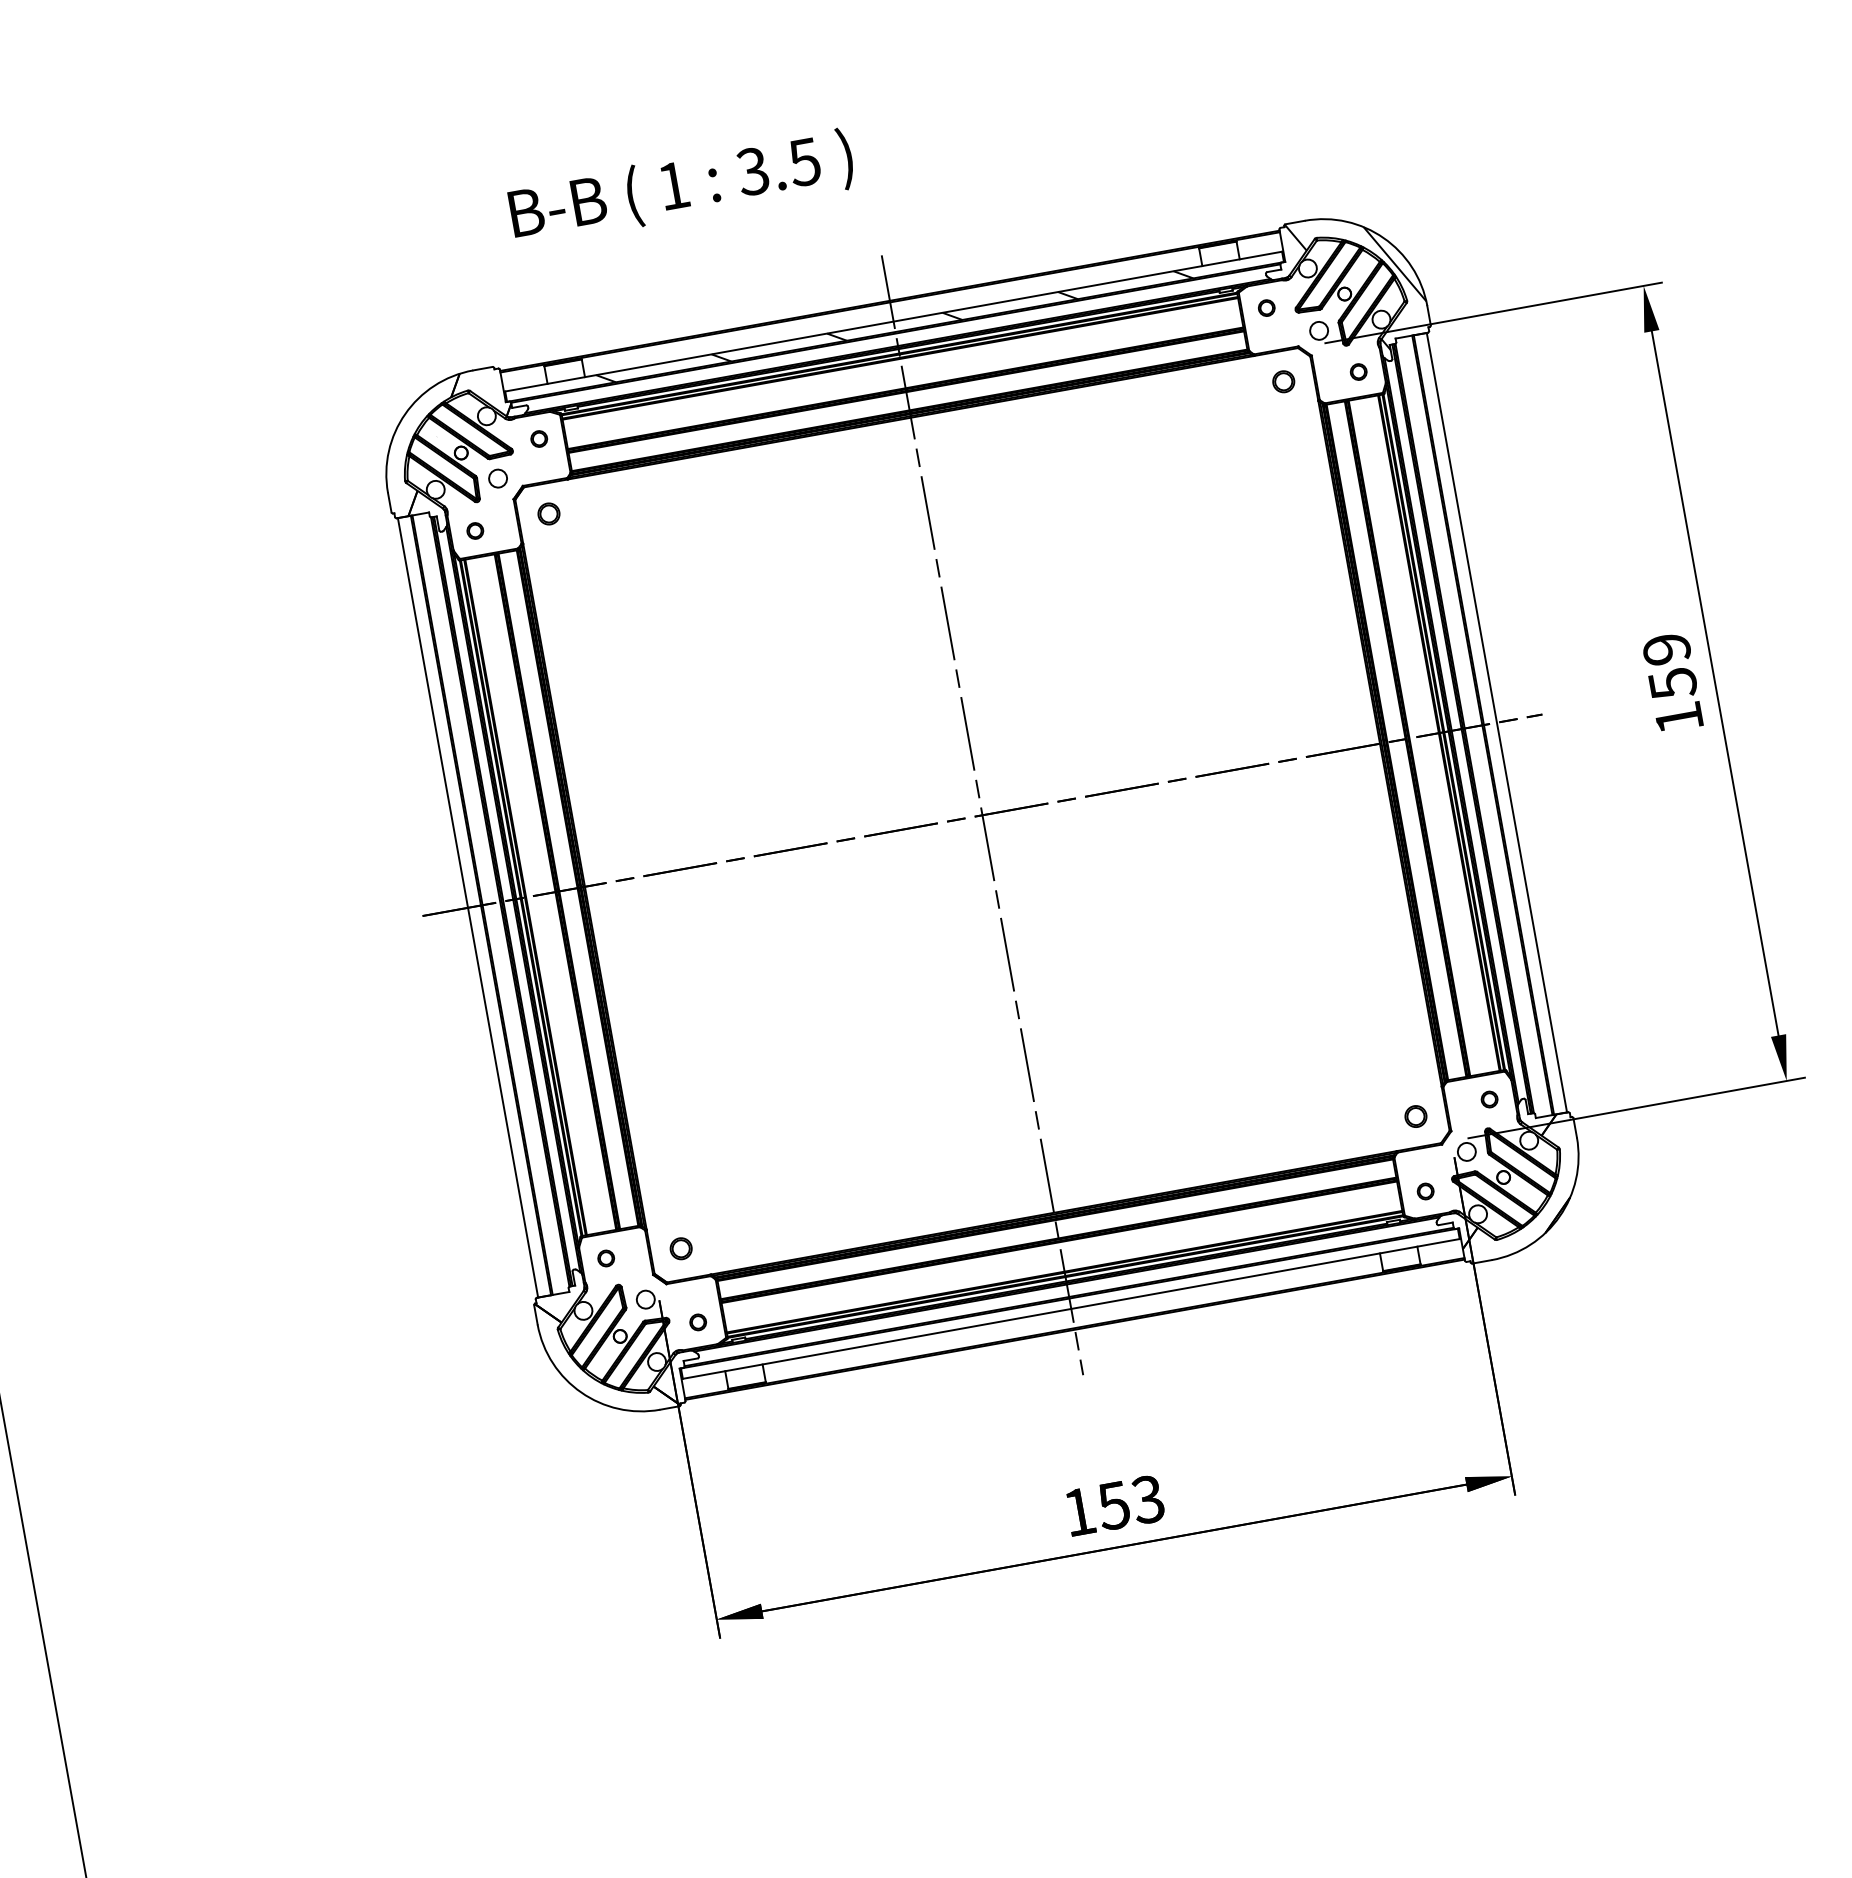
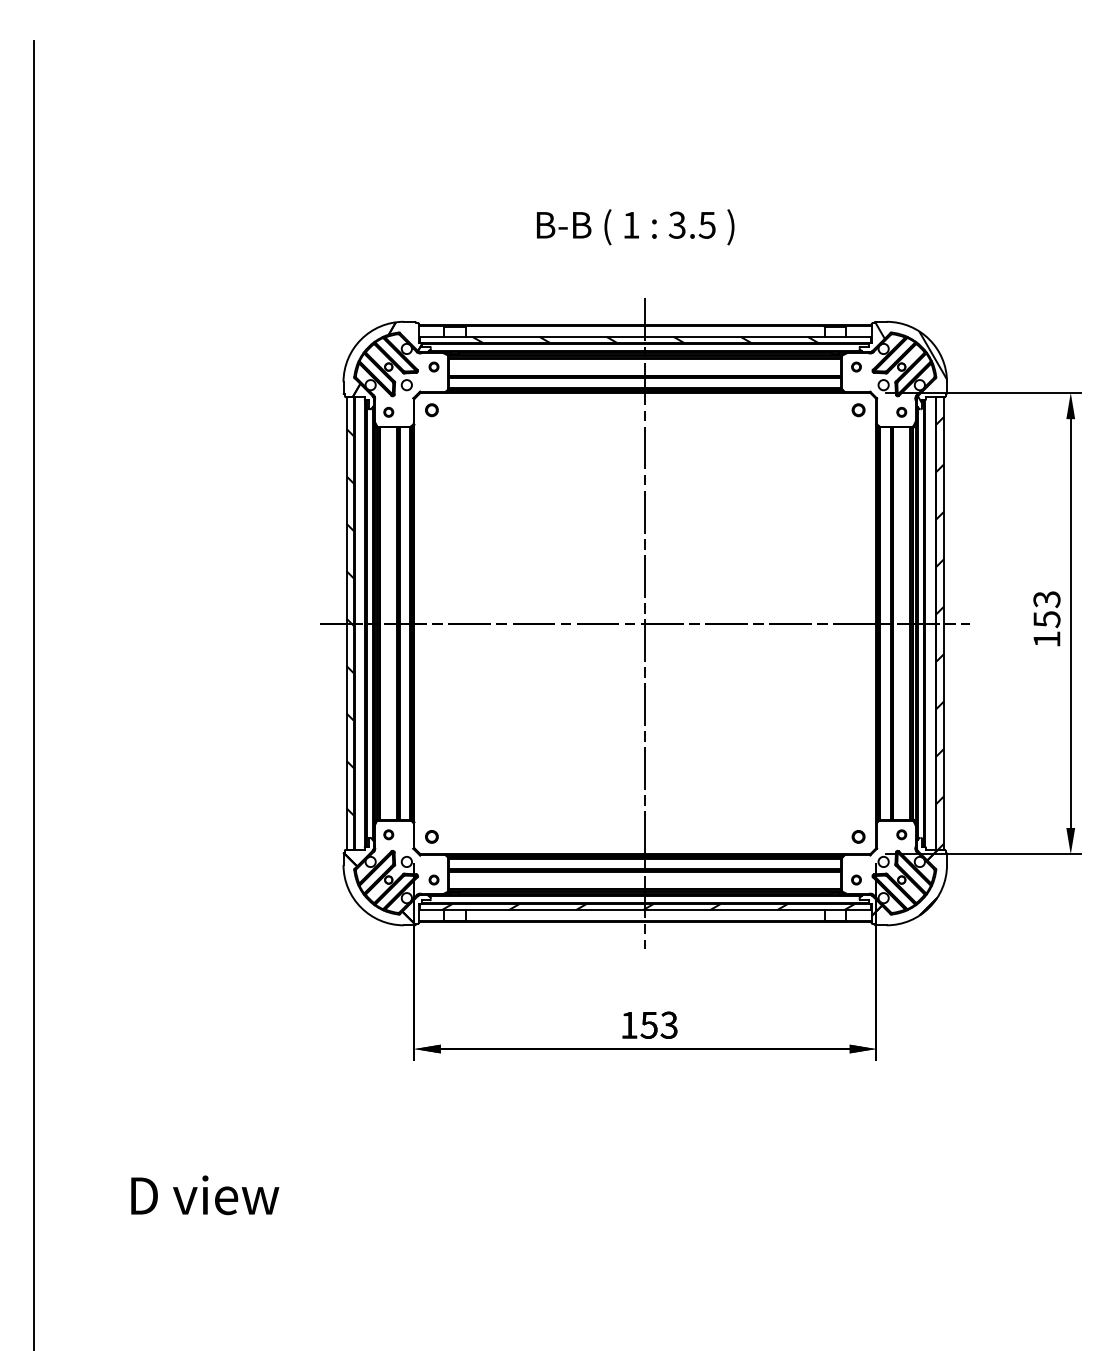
text: (681, 188) -> (635, 227), moved
text: (1665, 649) -> (1046, 599), 159 -> 153
hatch: (1493, 739) -> (940, 632), added
hatch: (474, 903) -> (350, 621), added
hatch: (1074, 1303) -> (647, 907), added

